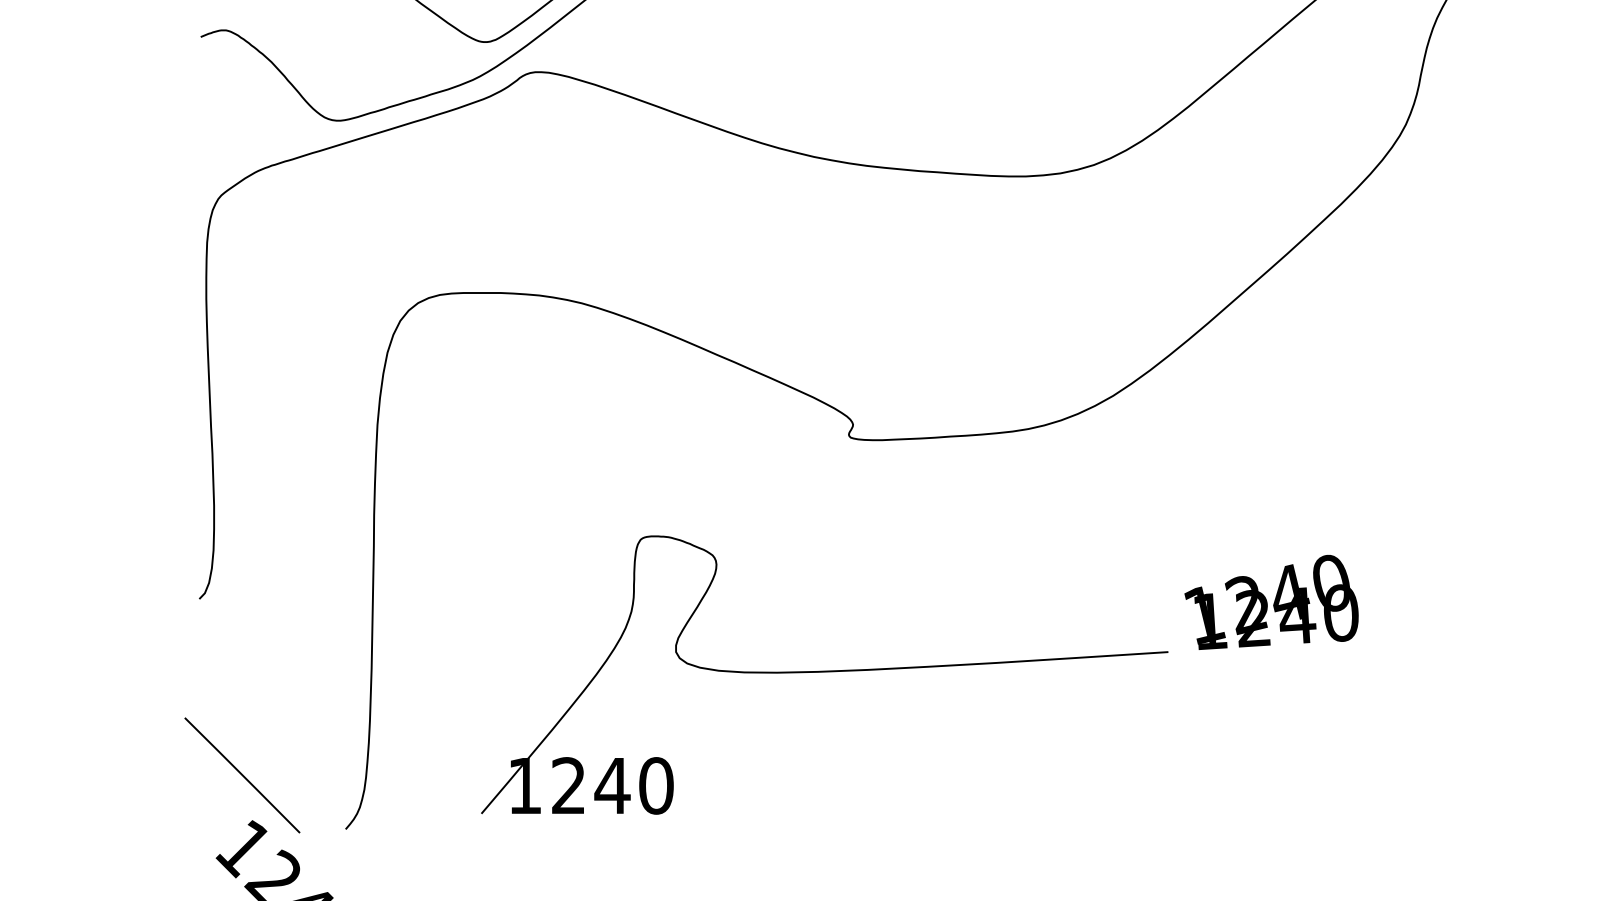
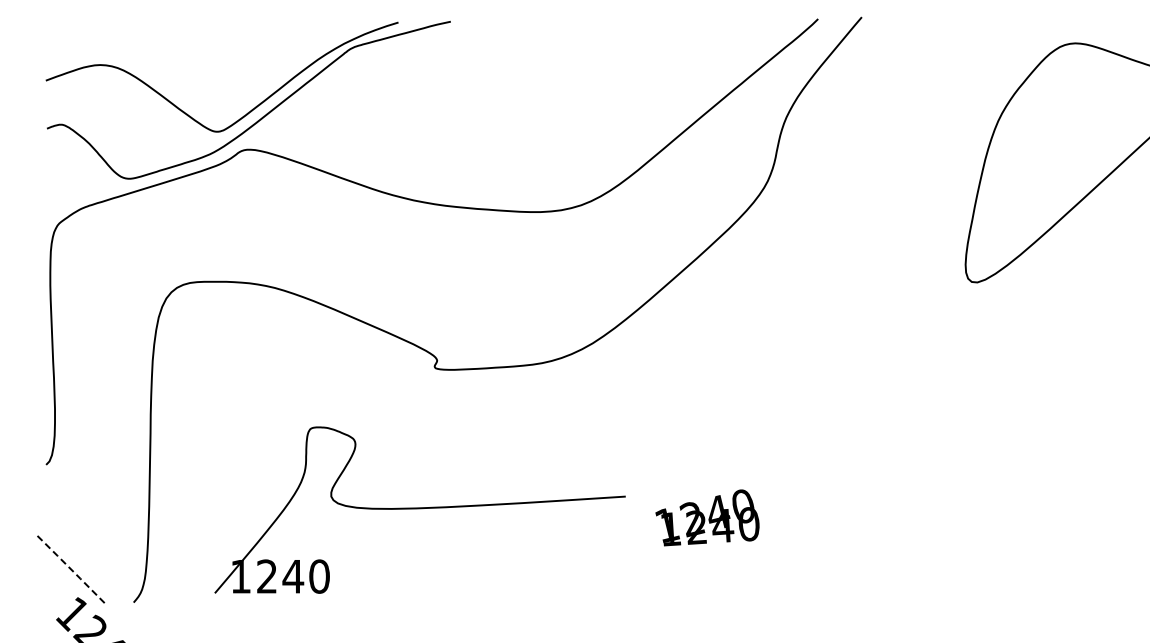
text: (1271, 601) -> (707, 517), moved
line: (243, 775) -> (72, 570), solid -> dashed

